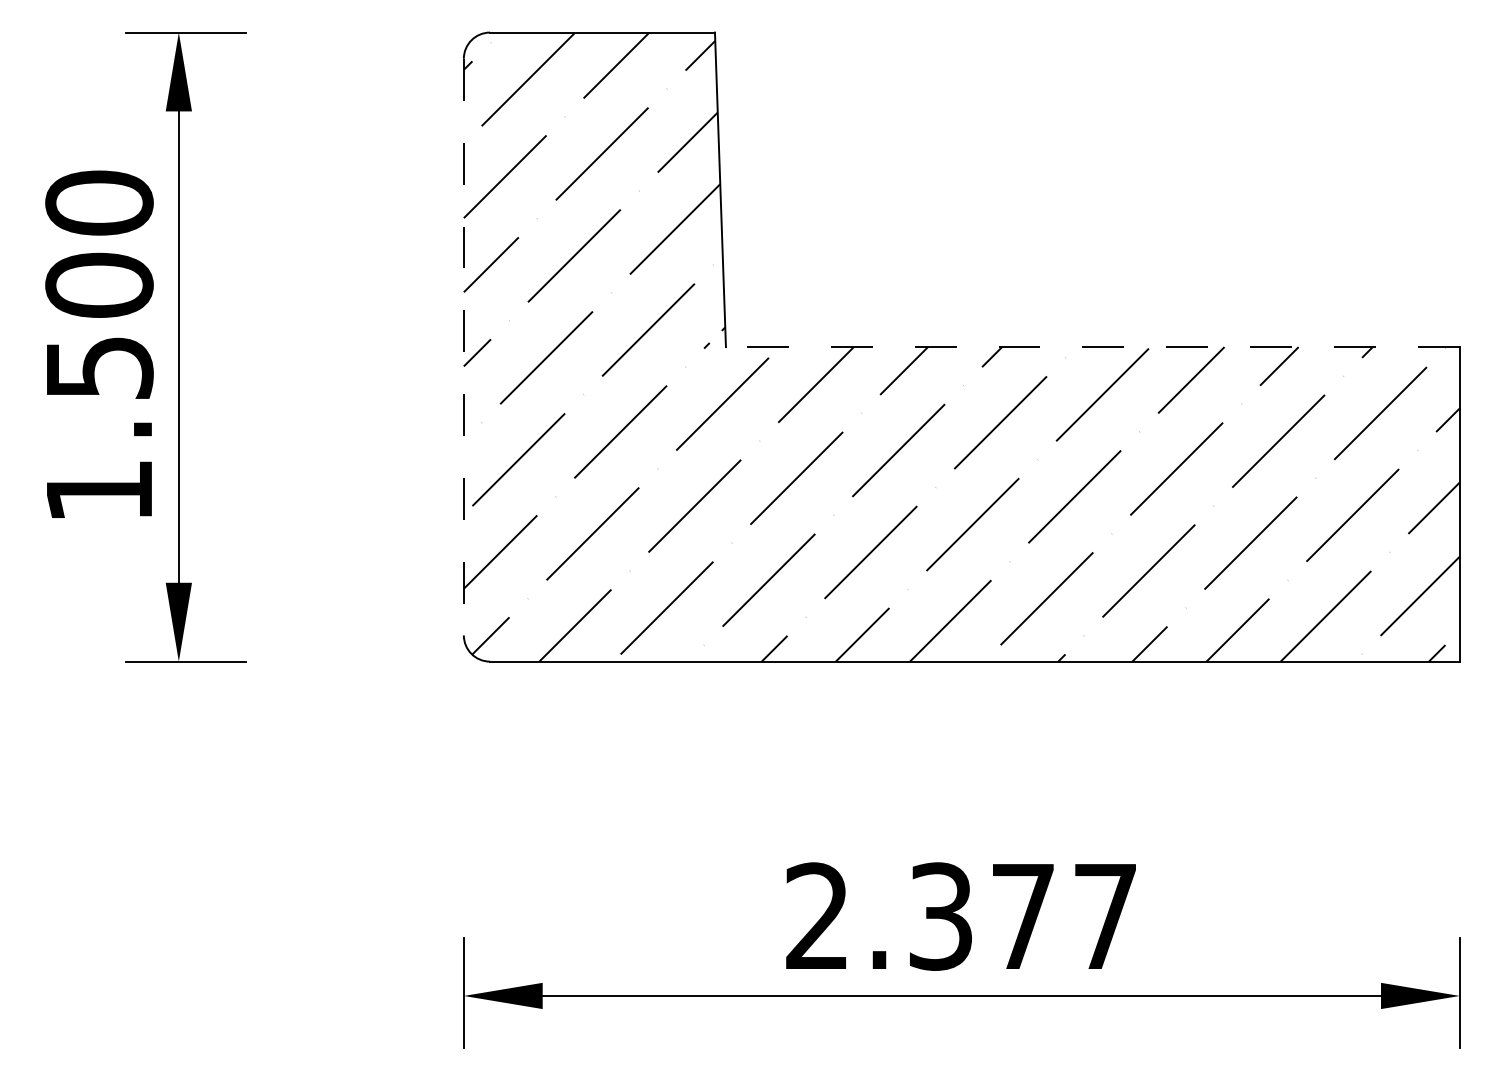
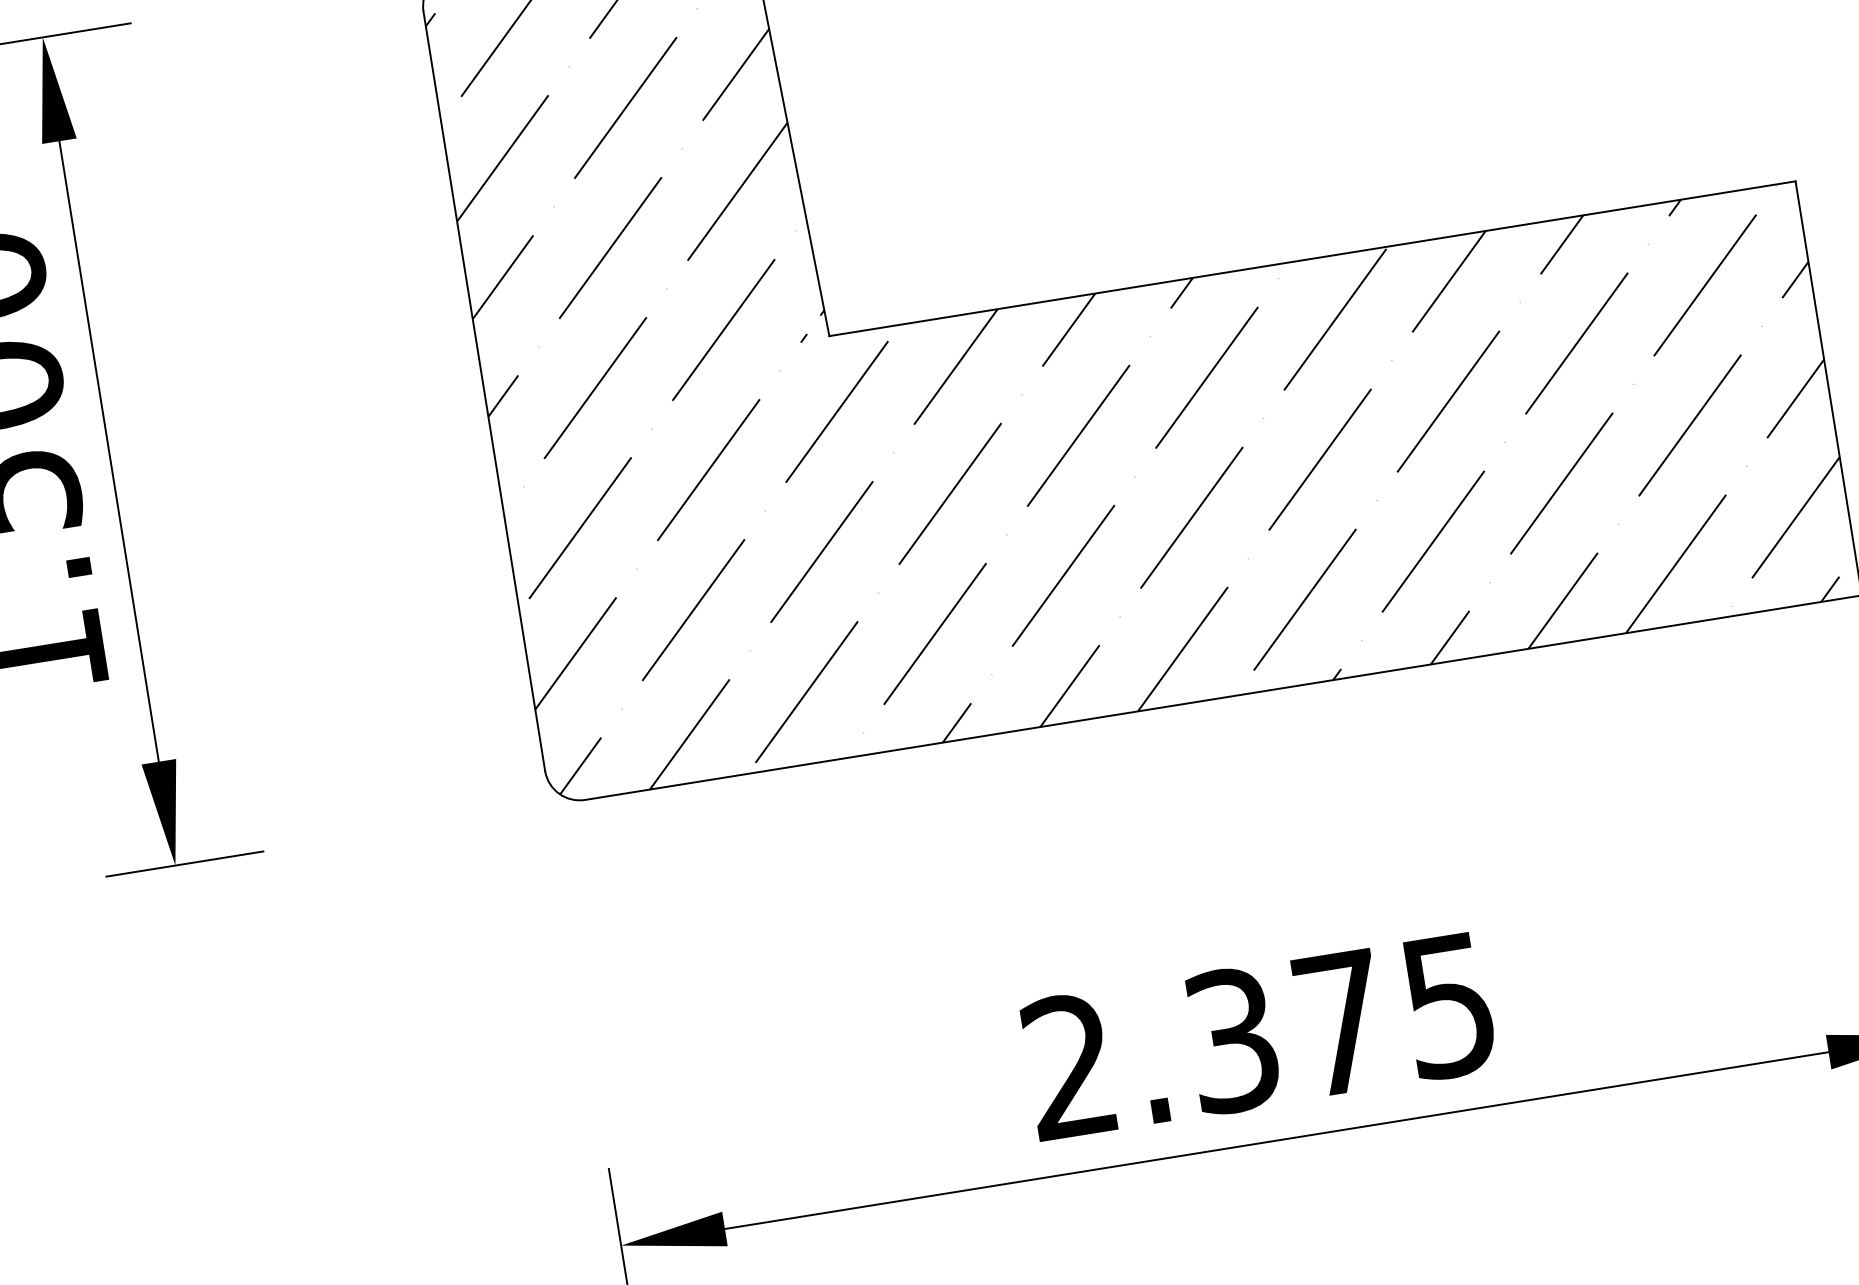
line: (463, 347) -> (483, 391), dashed -> solid
line: (1092, 347) -> (1312, 259), dashed -> solid
text: (1104, 917) -> (1448, 1007), 2.377 -> 2.375

